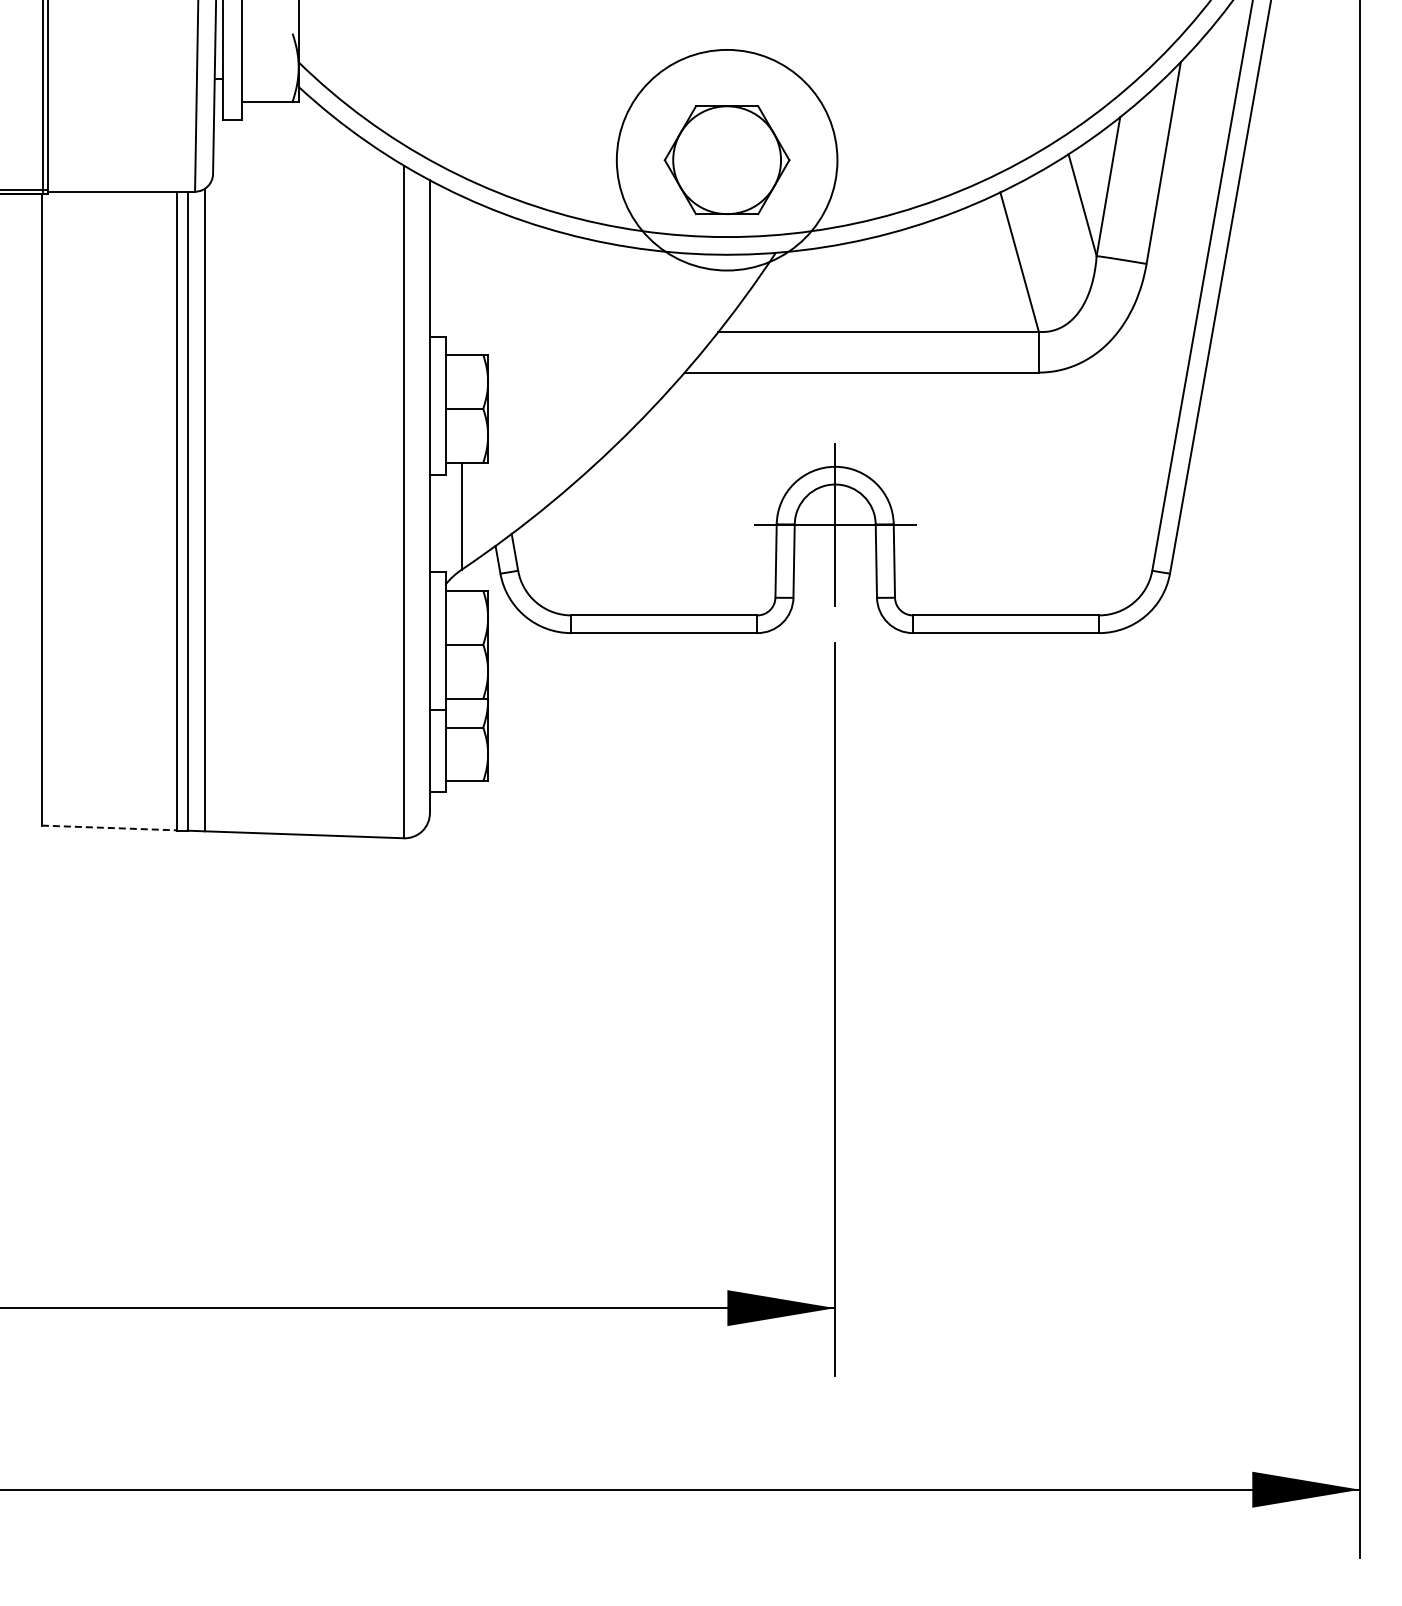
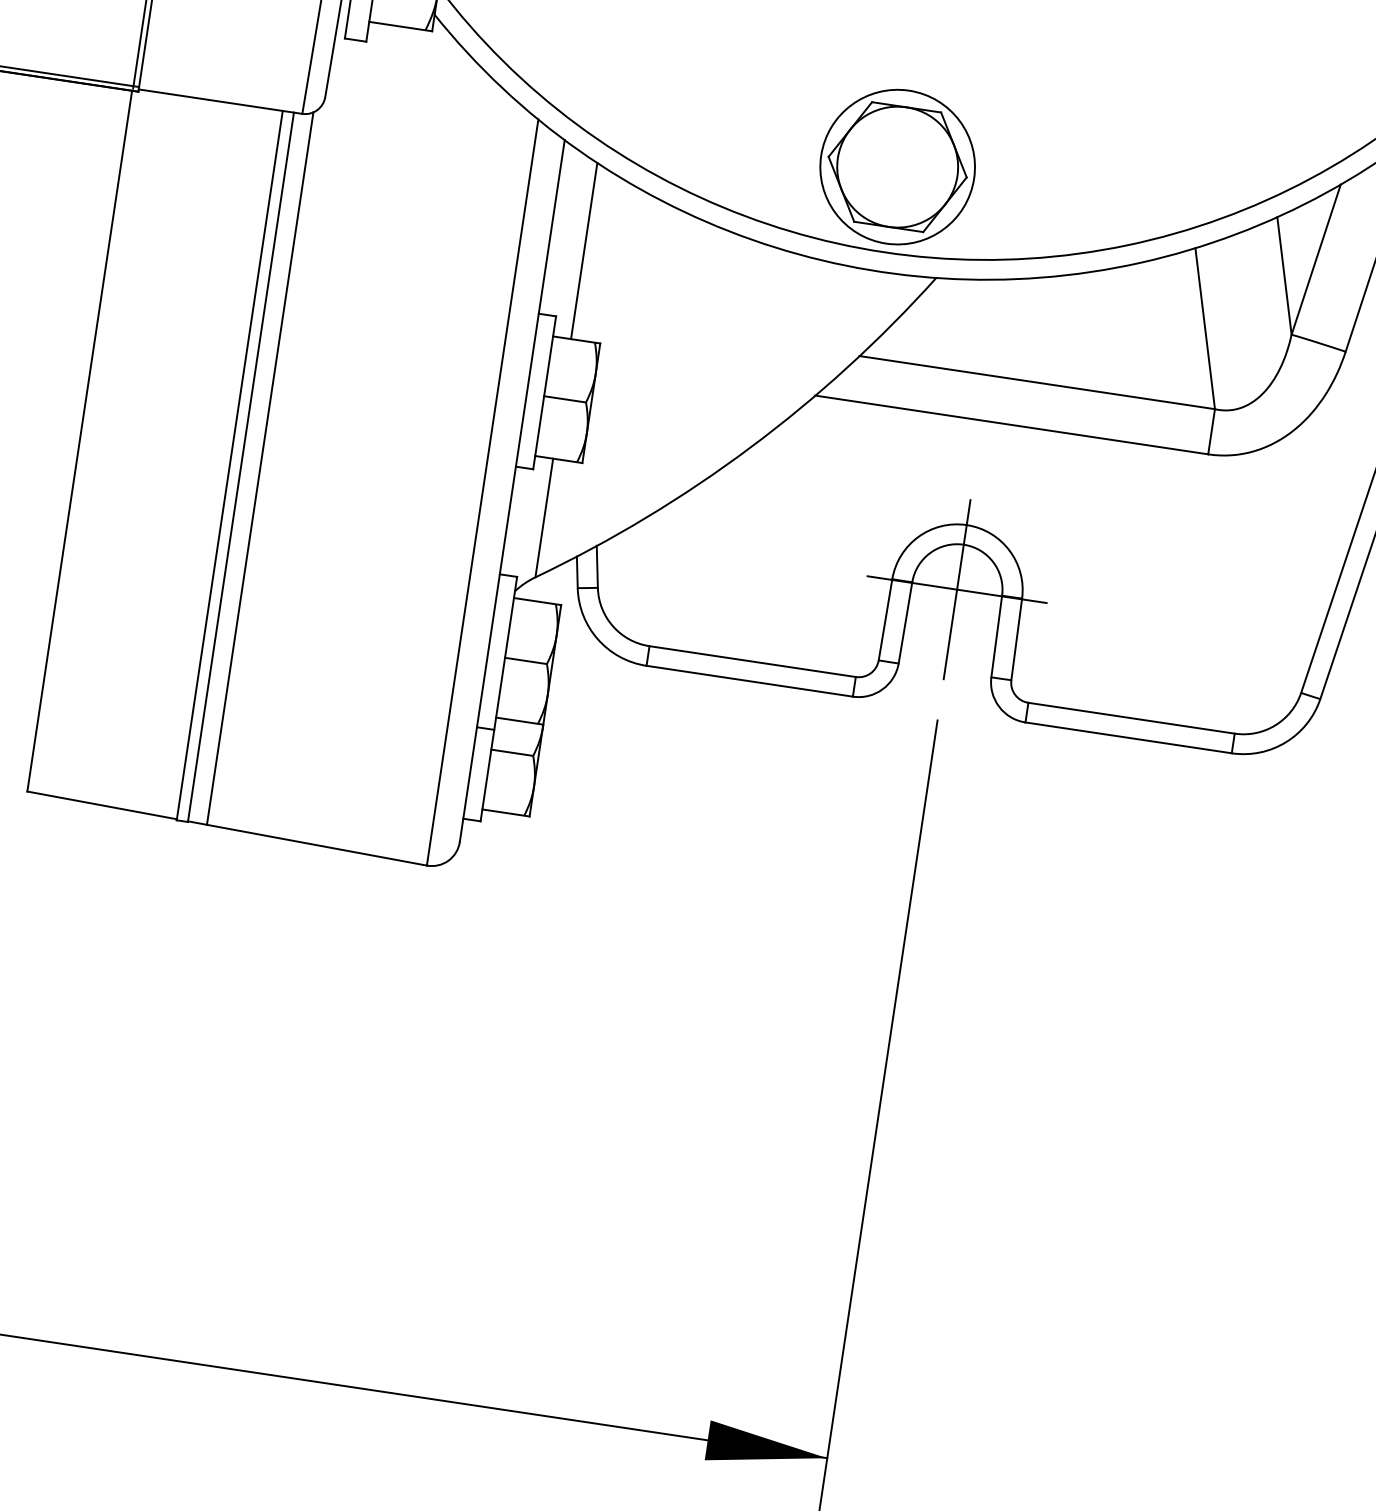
circle: (727, 160) -> (898, 167), size x0.62
line: (461, 275) -> (583, 250), added
line: (109, 827) -> (102, 804), dashed -> solid

